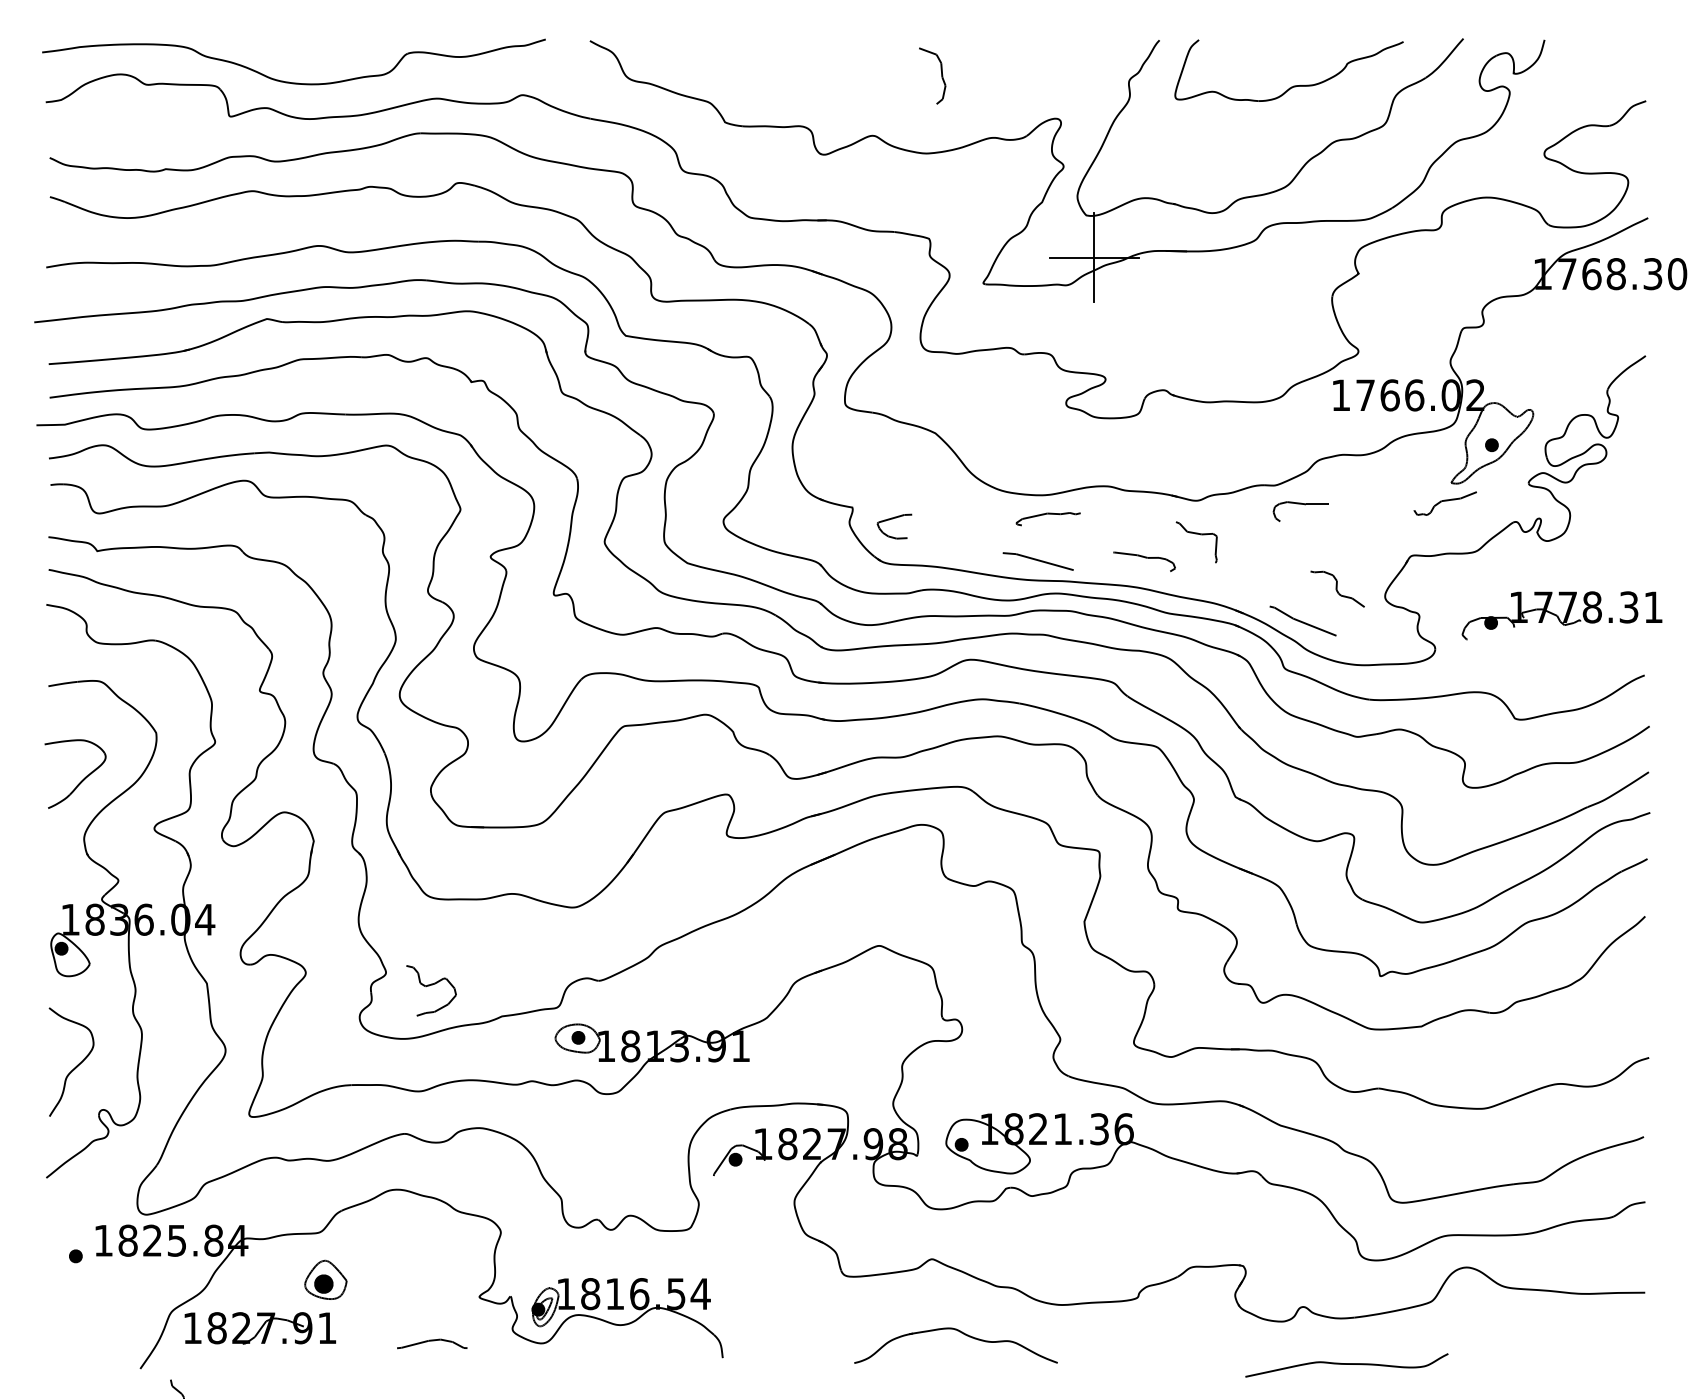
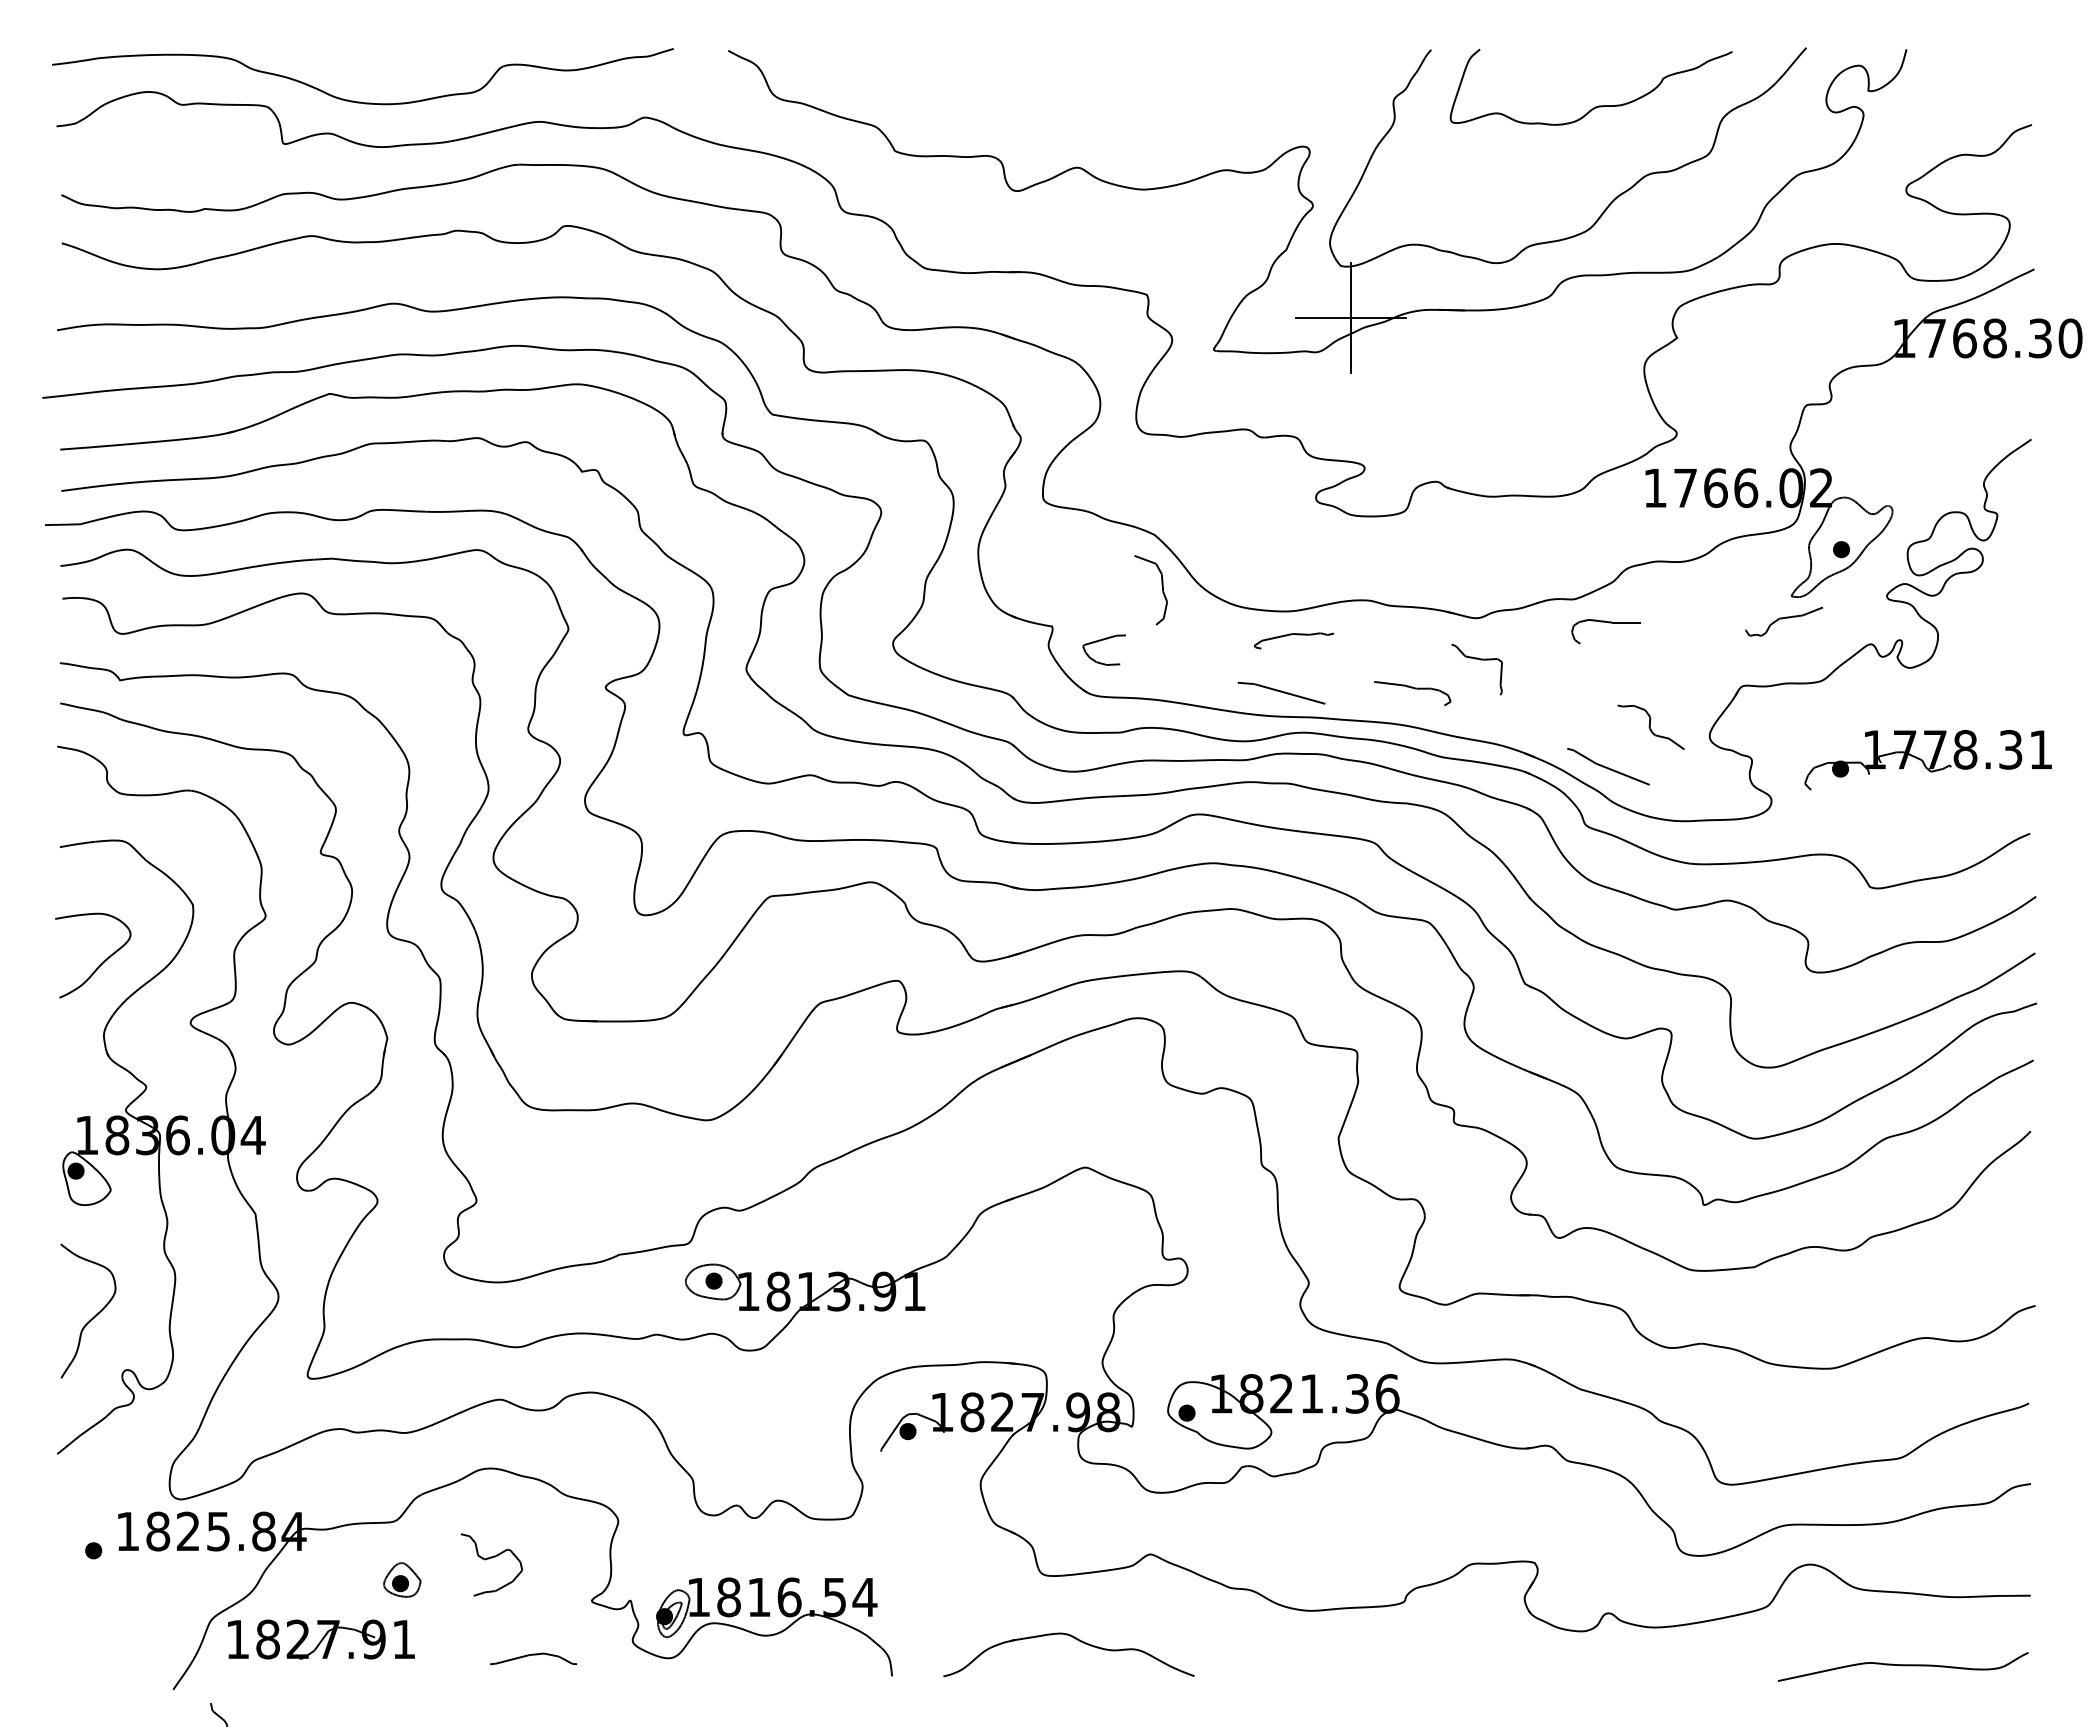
curve: (941, 75) -> (1162, 589), moved
part: (431, 990) -> (491, 1564), moved
part: (325, 1279) -> (401, 1579), size x0.71
part: (961, 1333) -> (1075, 1639), moved
curve: (1346, 1364) -> (1902, 1665), moved

